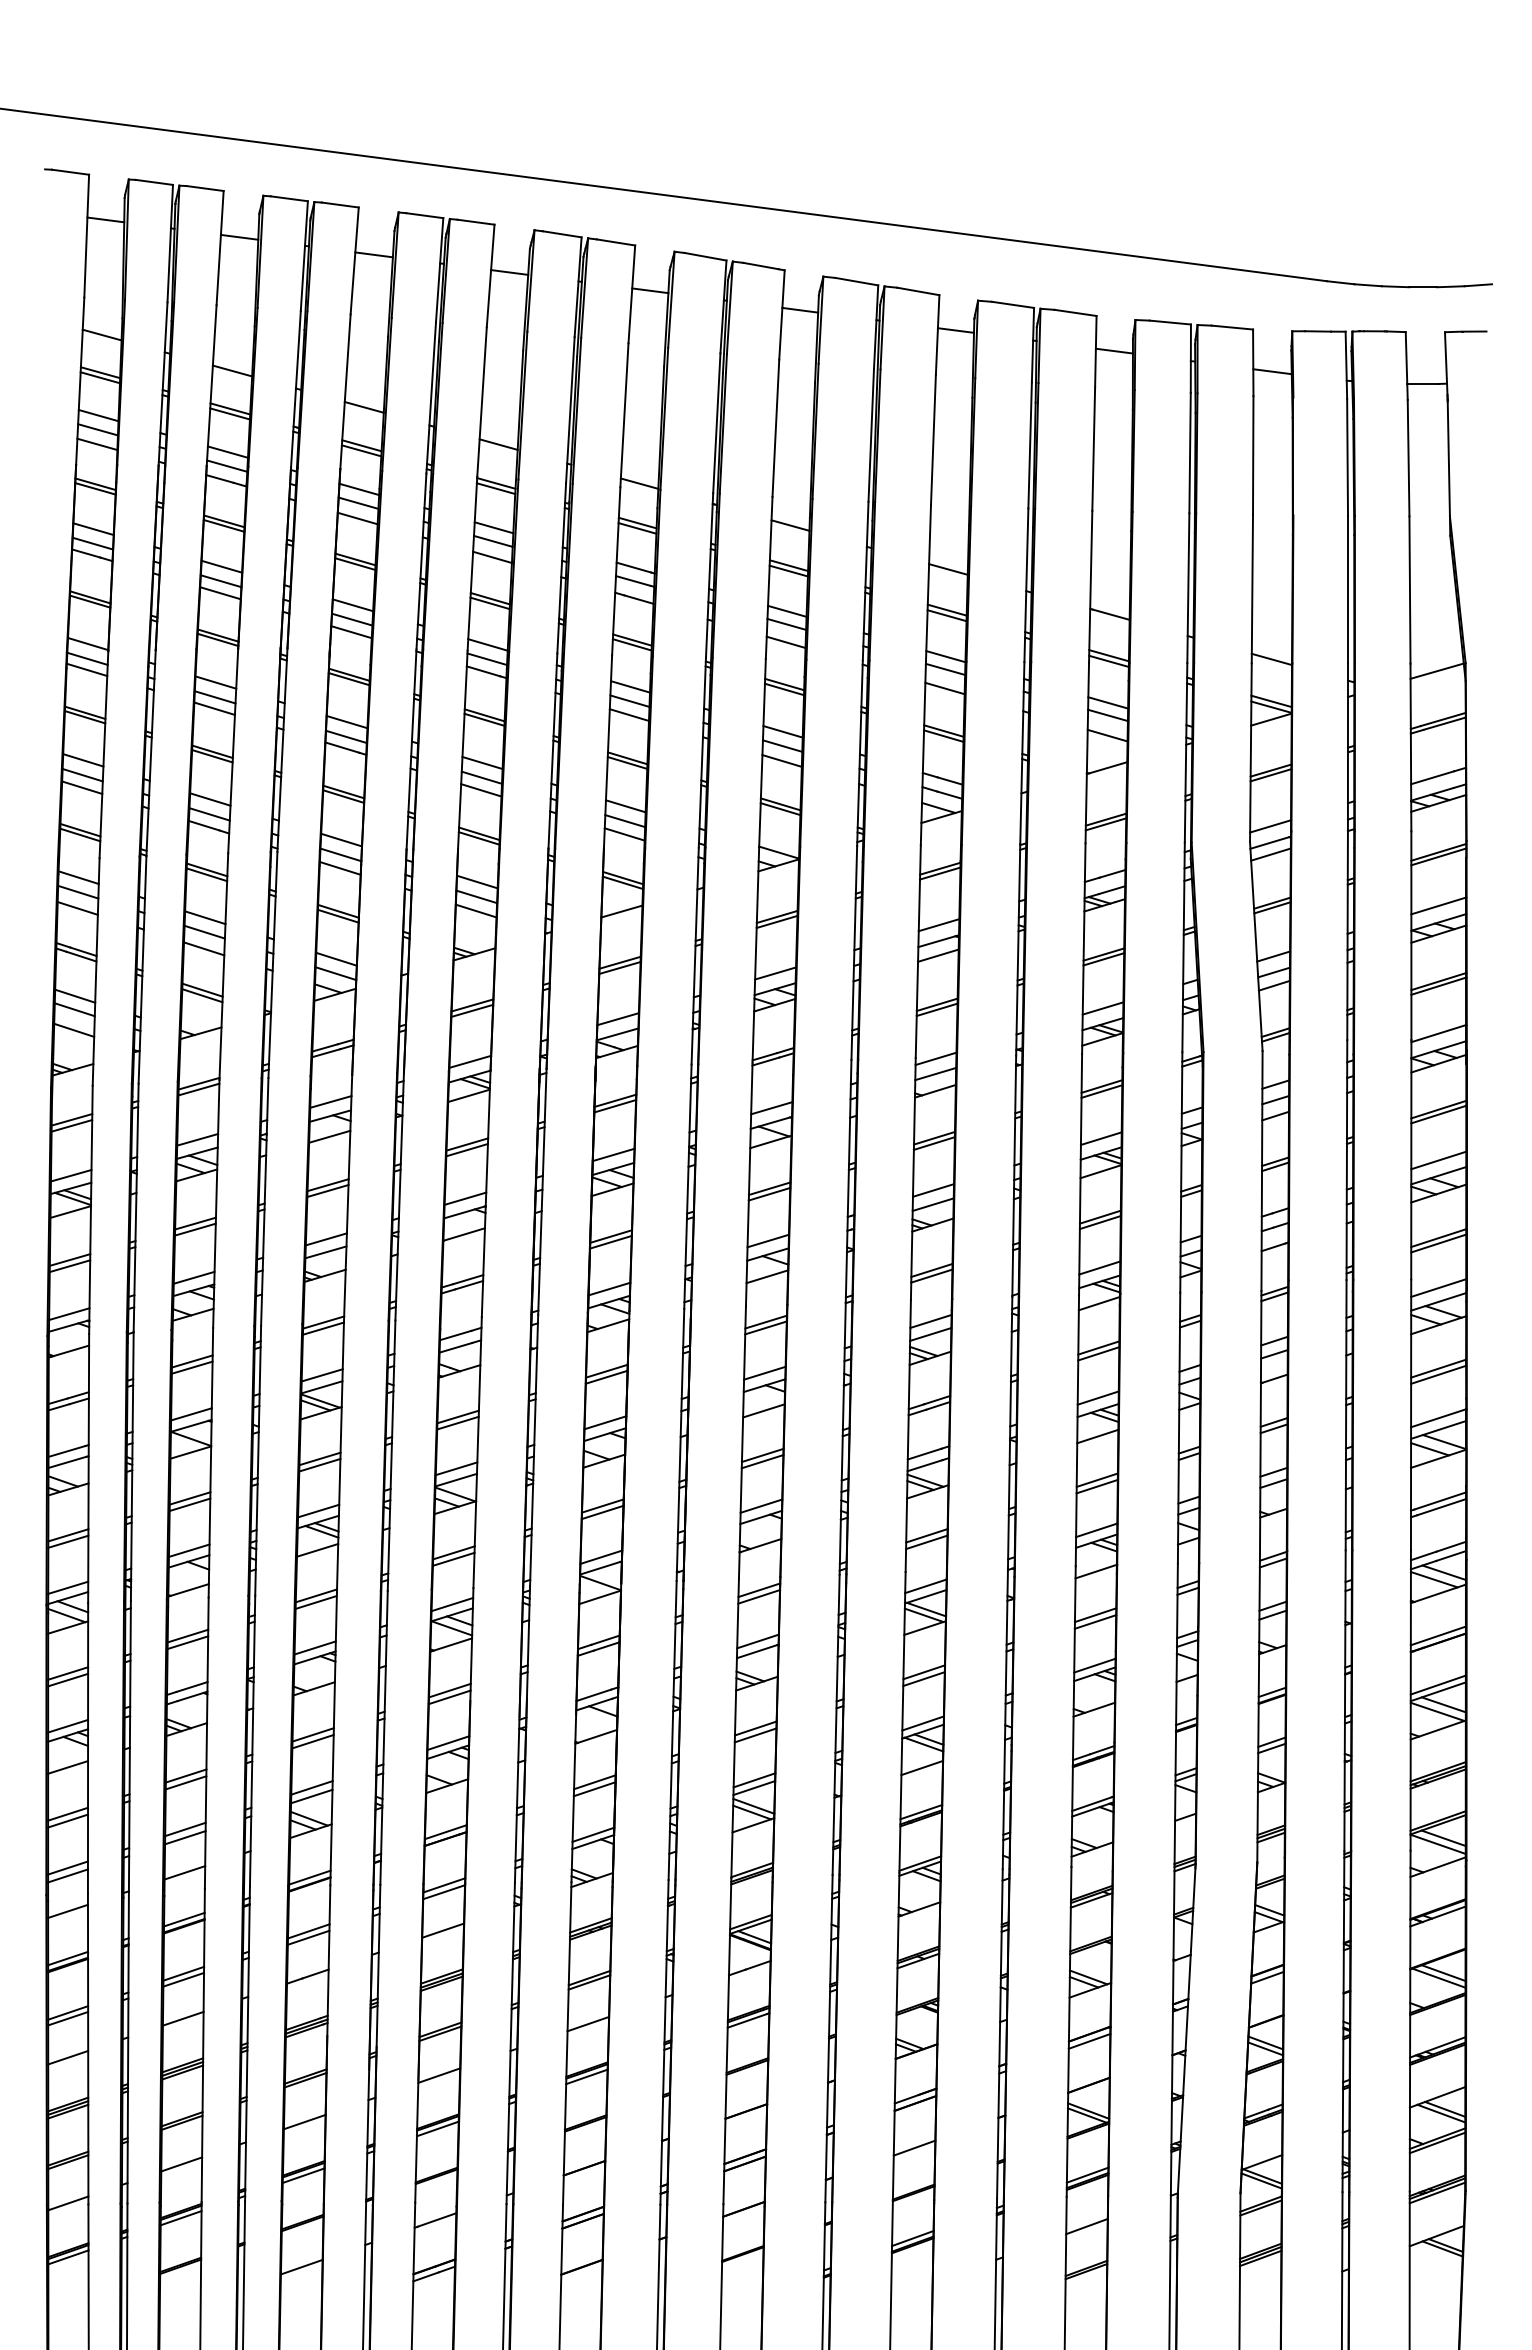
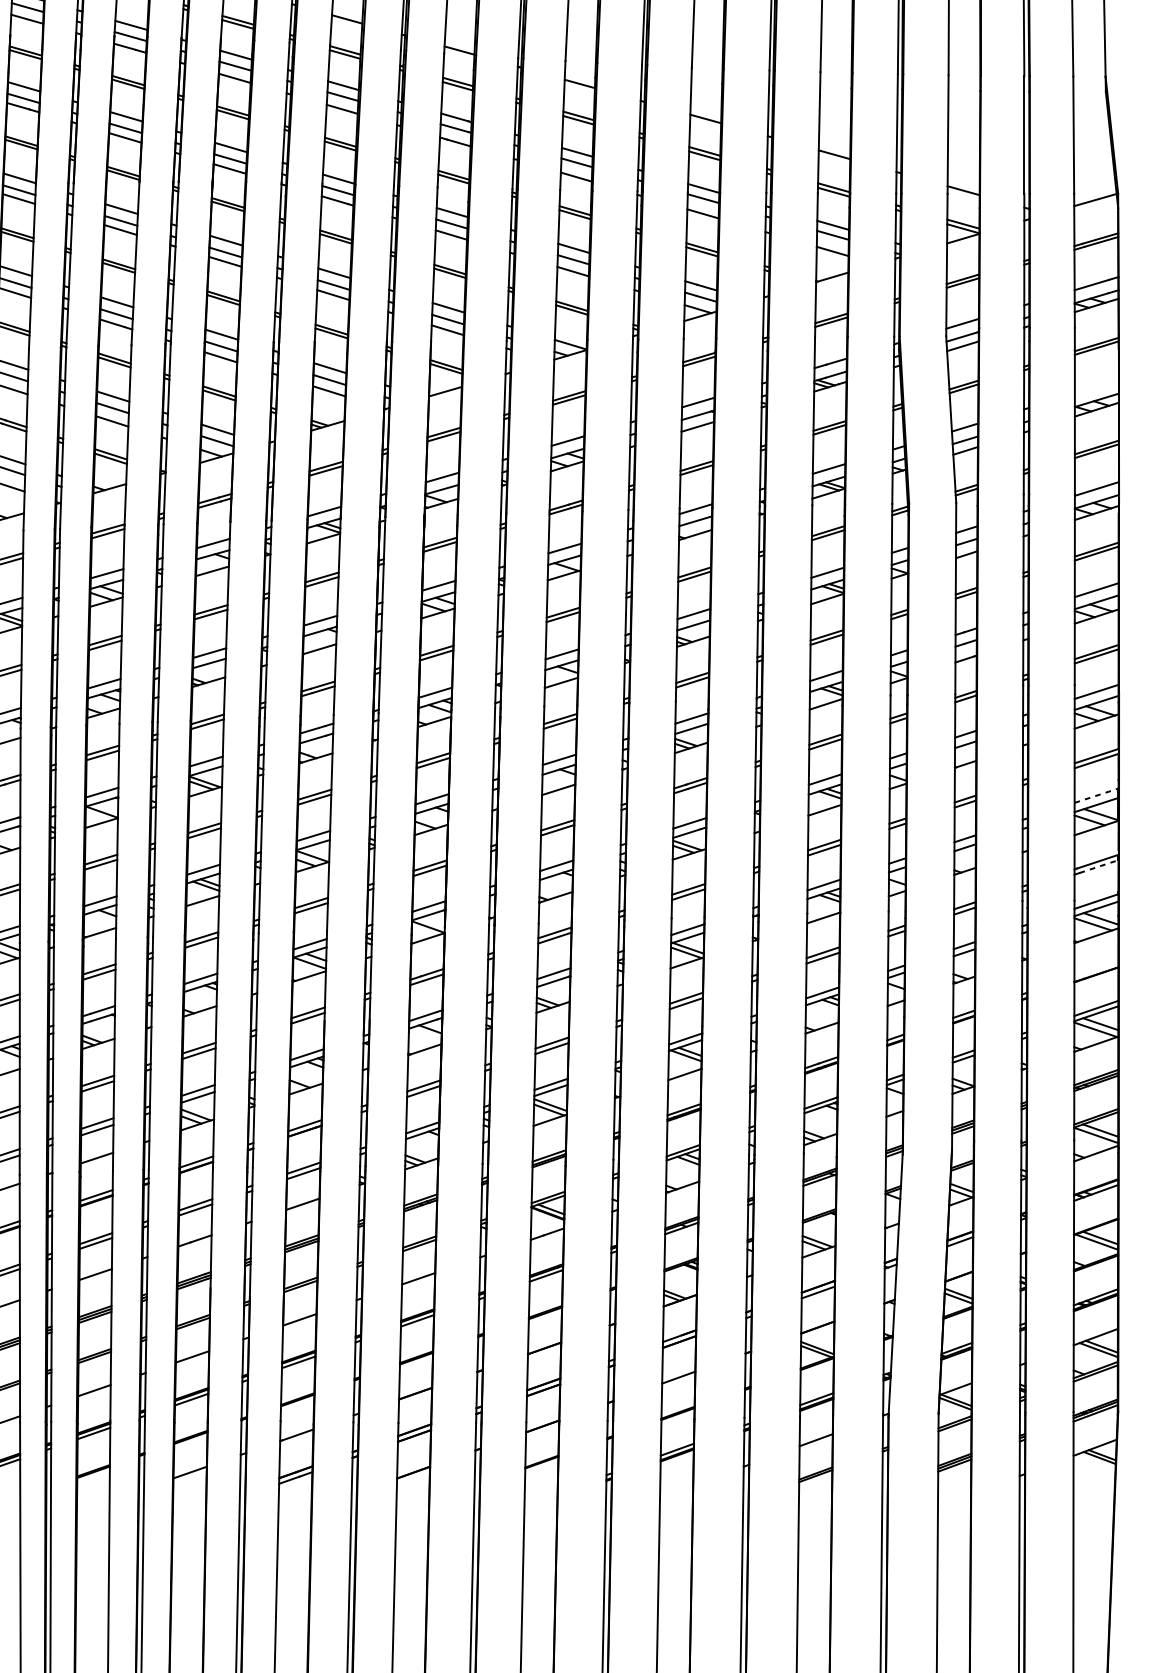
line: (1438, 905) -> (1096, 386), removed
line: (1439, 1418) -> (1097, 795), solid -> dashed
line: (1441, 1507) -> (1098, 866), solid -> dashed
line: (1437, 1635) -> (1095, 968), removed

